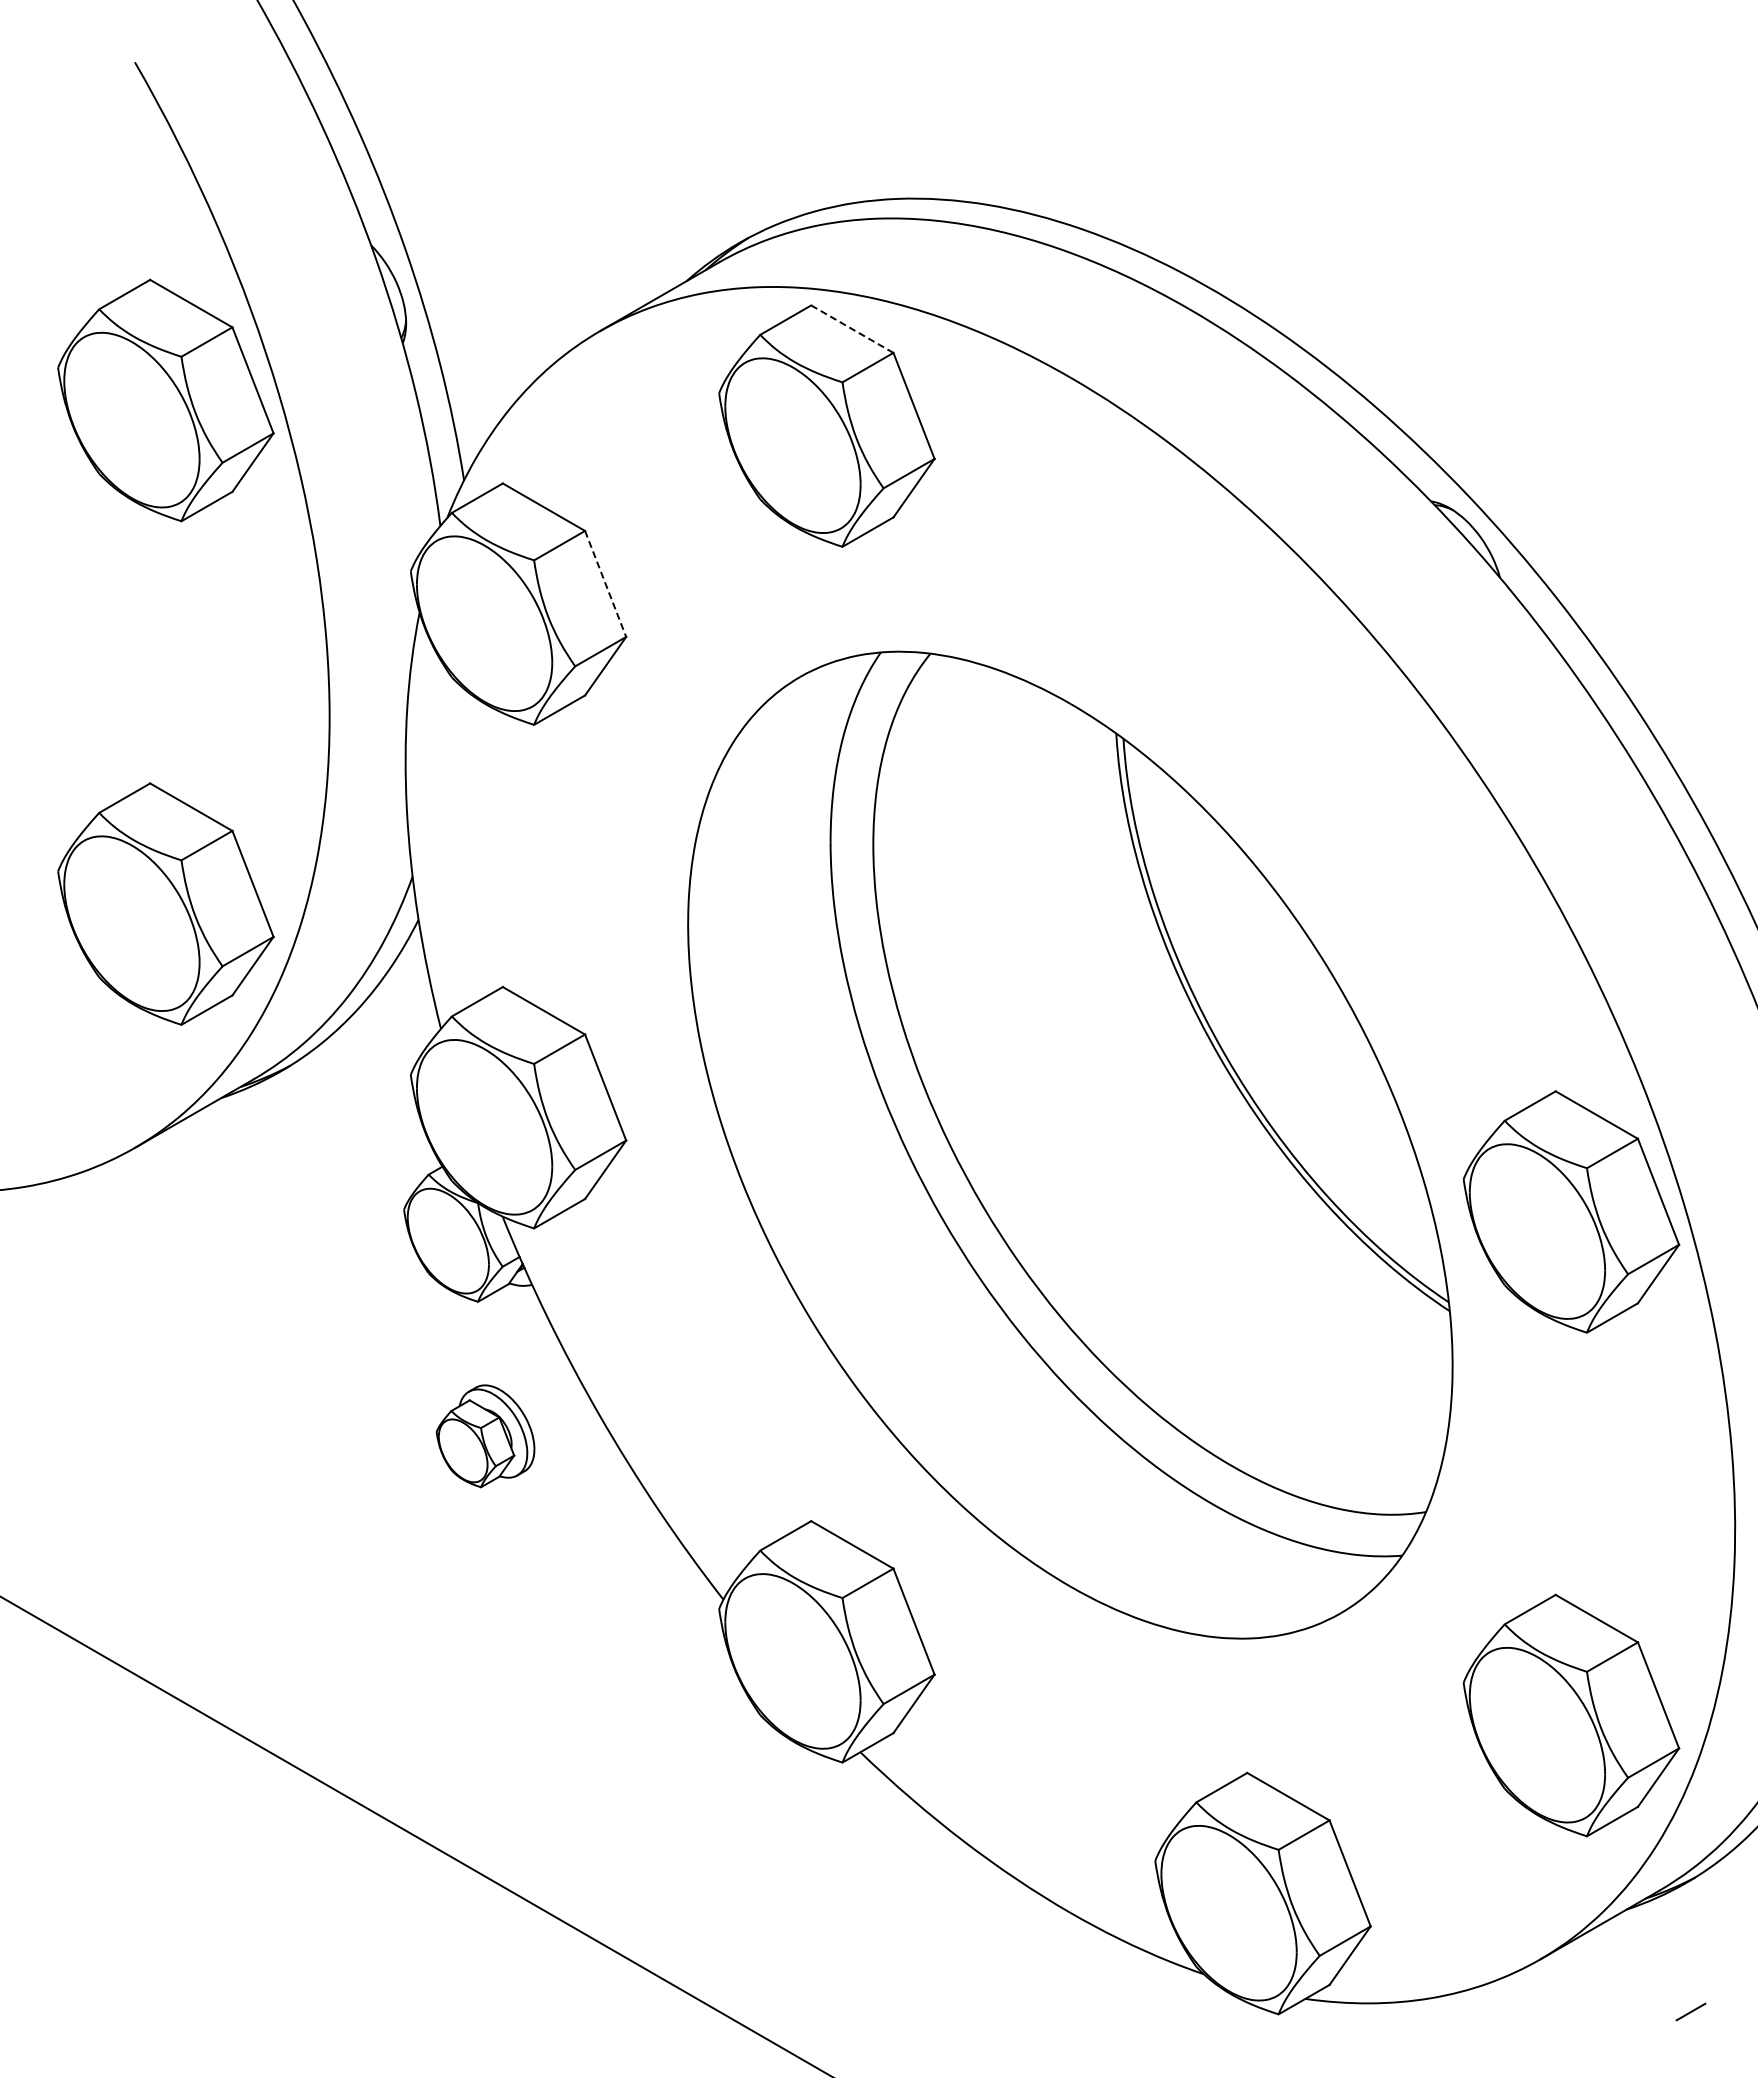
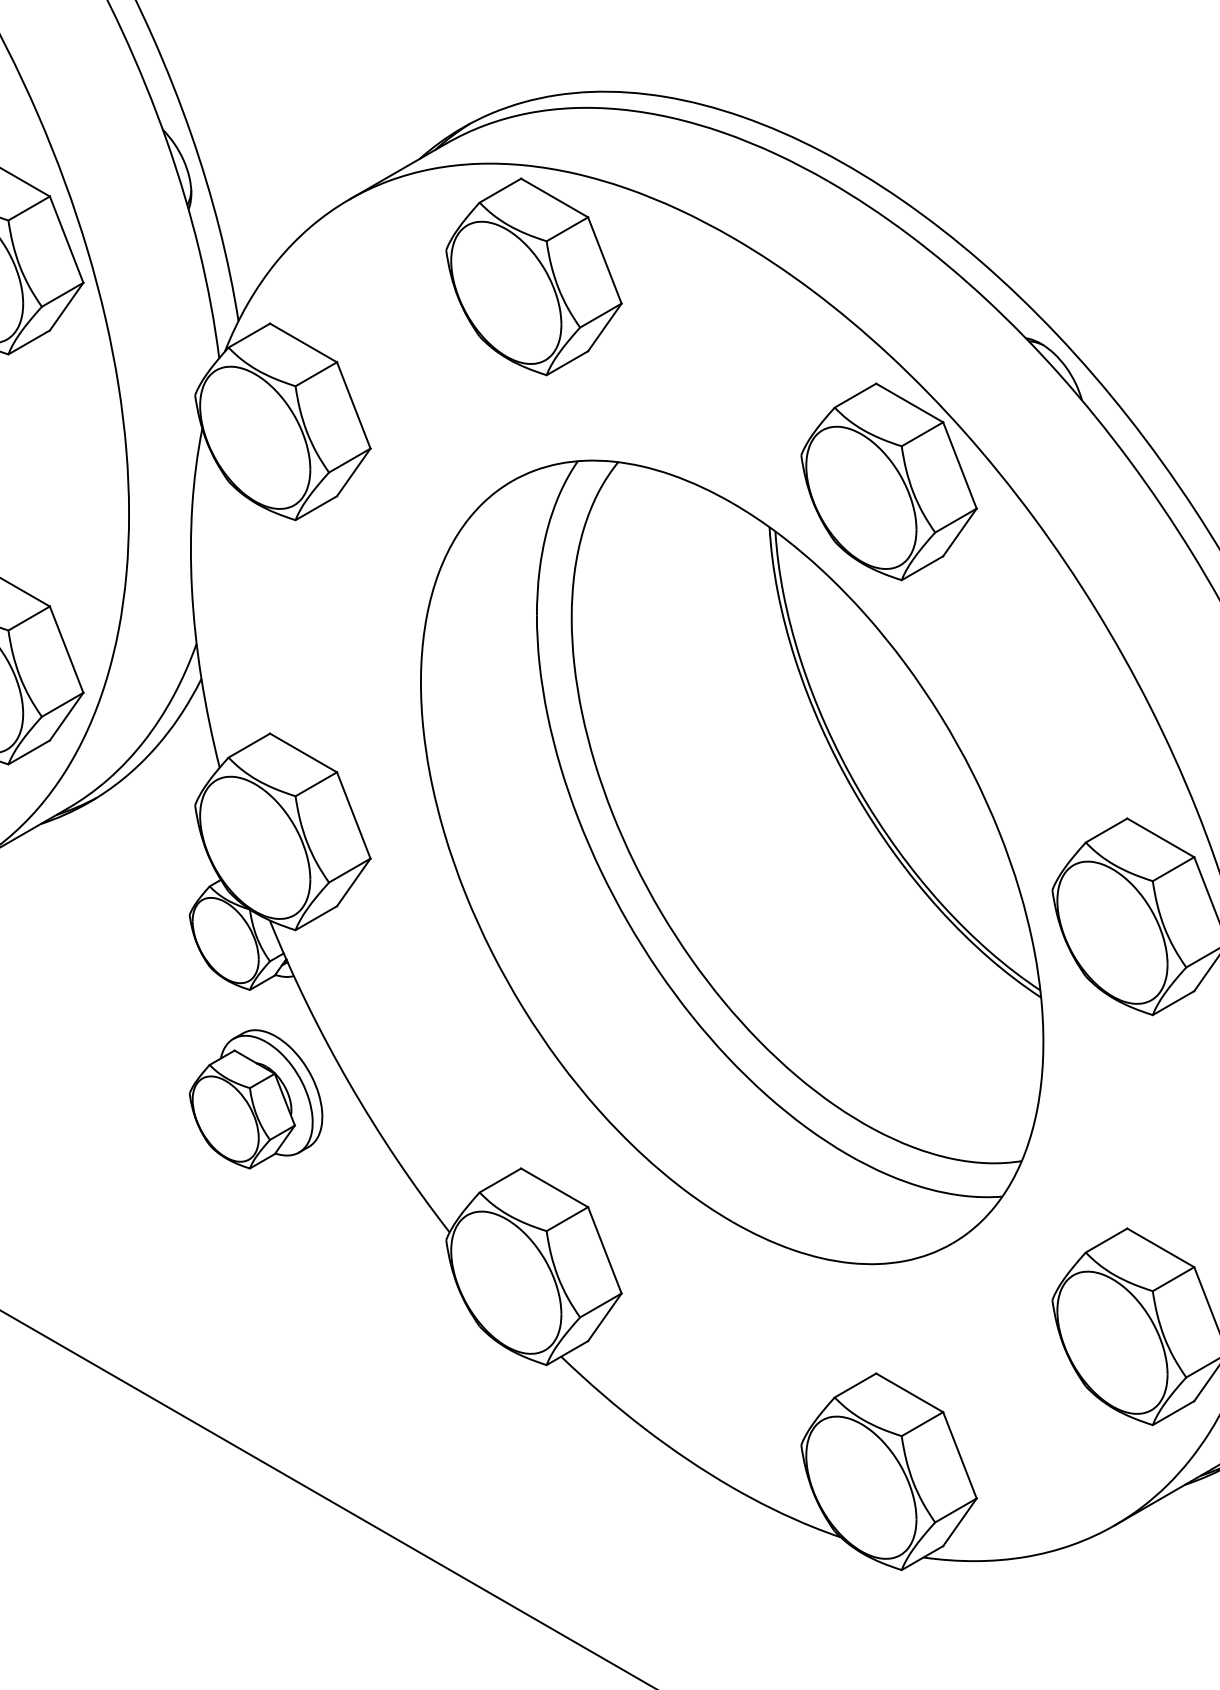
line: (852, 329) -> (554, 198), dashed -> solid
line: (605, 583) -> (353, 405), dashed -> solid
part: (1262, 677) -> (888, 481), added
part: (485, 1436) -> (255, 1099), size x1.67

